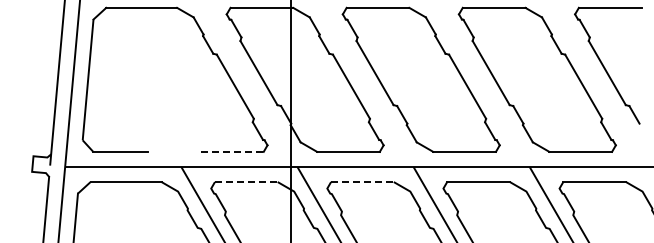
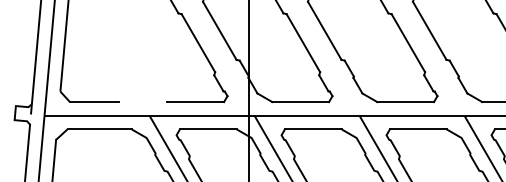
line: (232, 151) -> (195, 101), dashed -> solid
line: (246, 182) -> (208, 129), dashed -> solid
line: (362, 182) -> (313, 129), dashed -> solid

